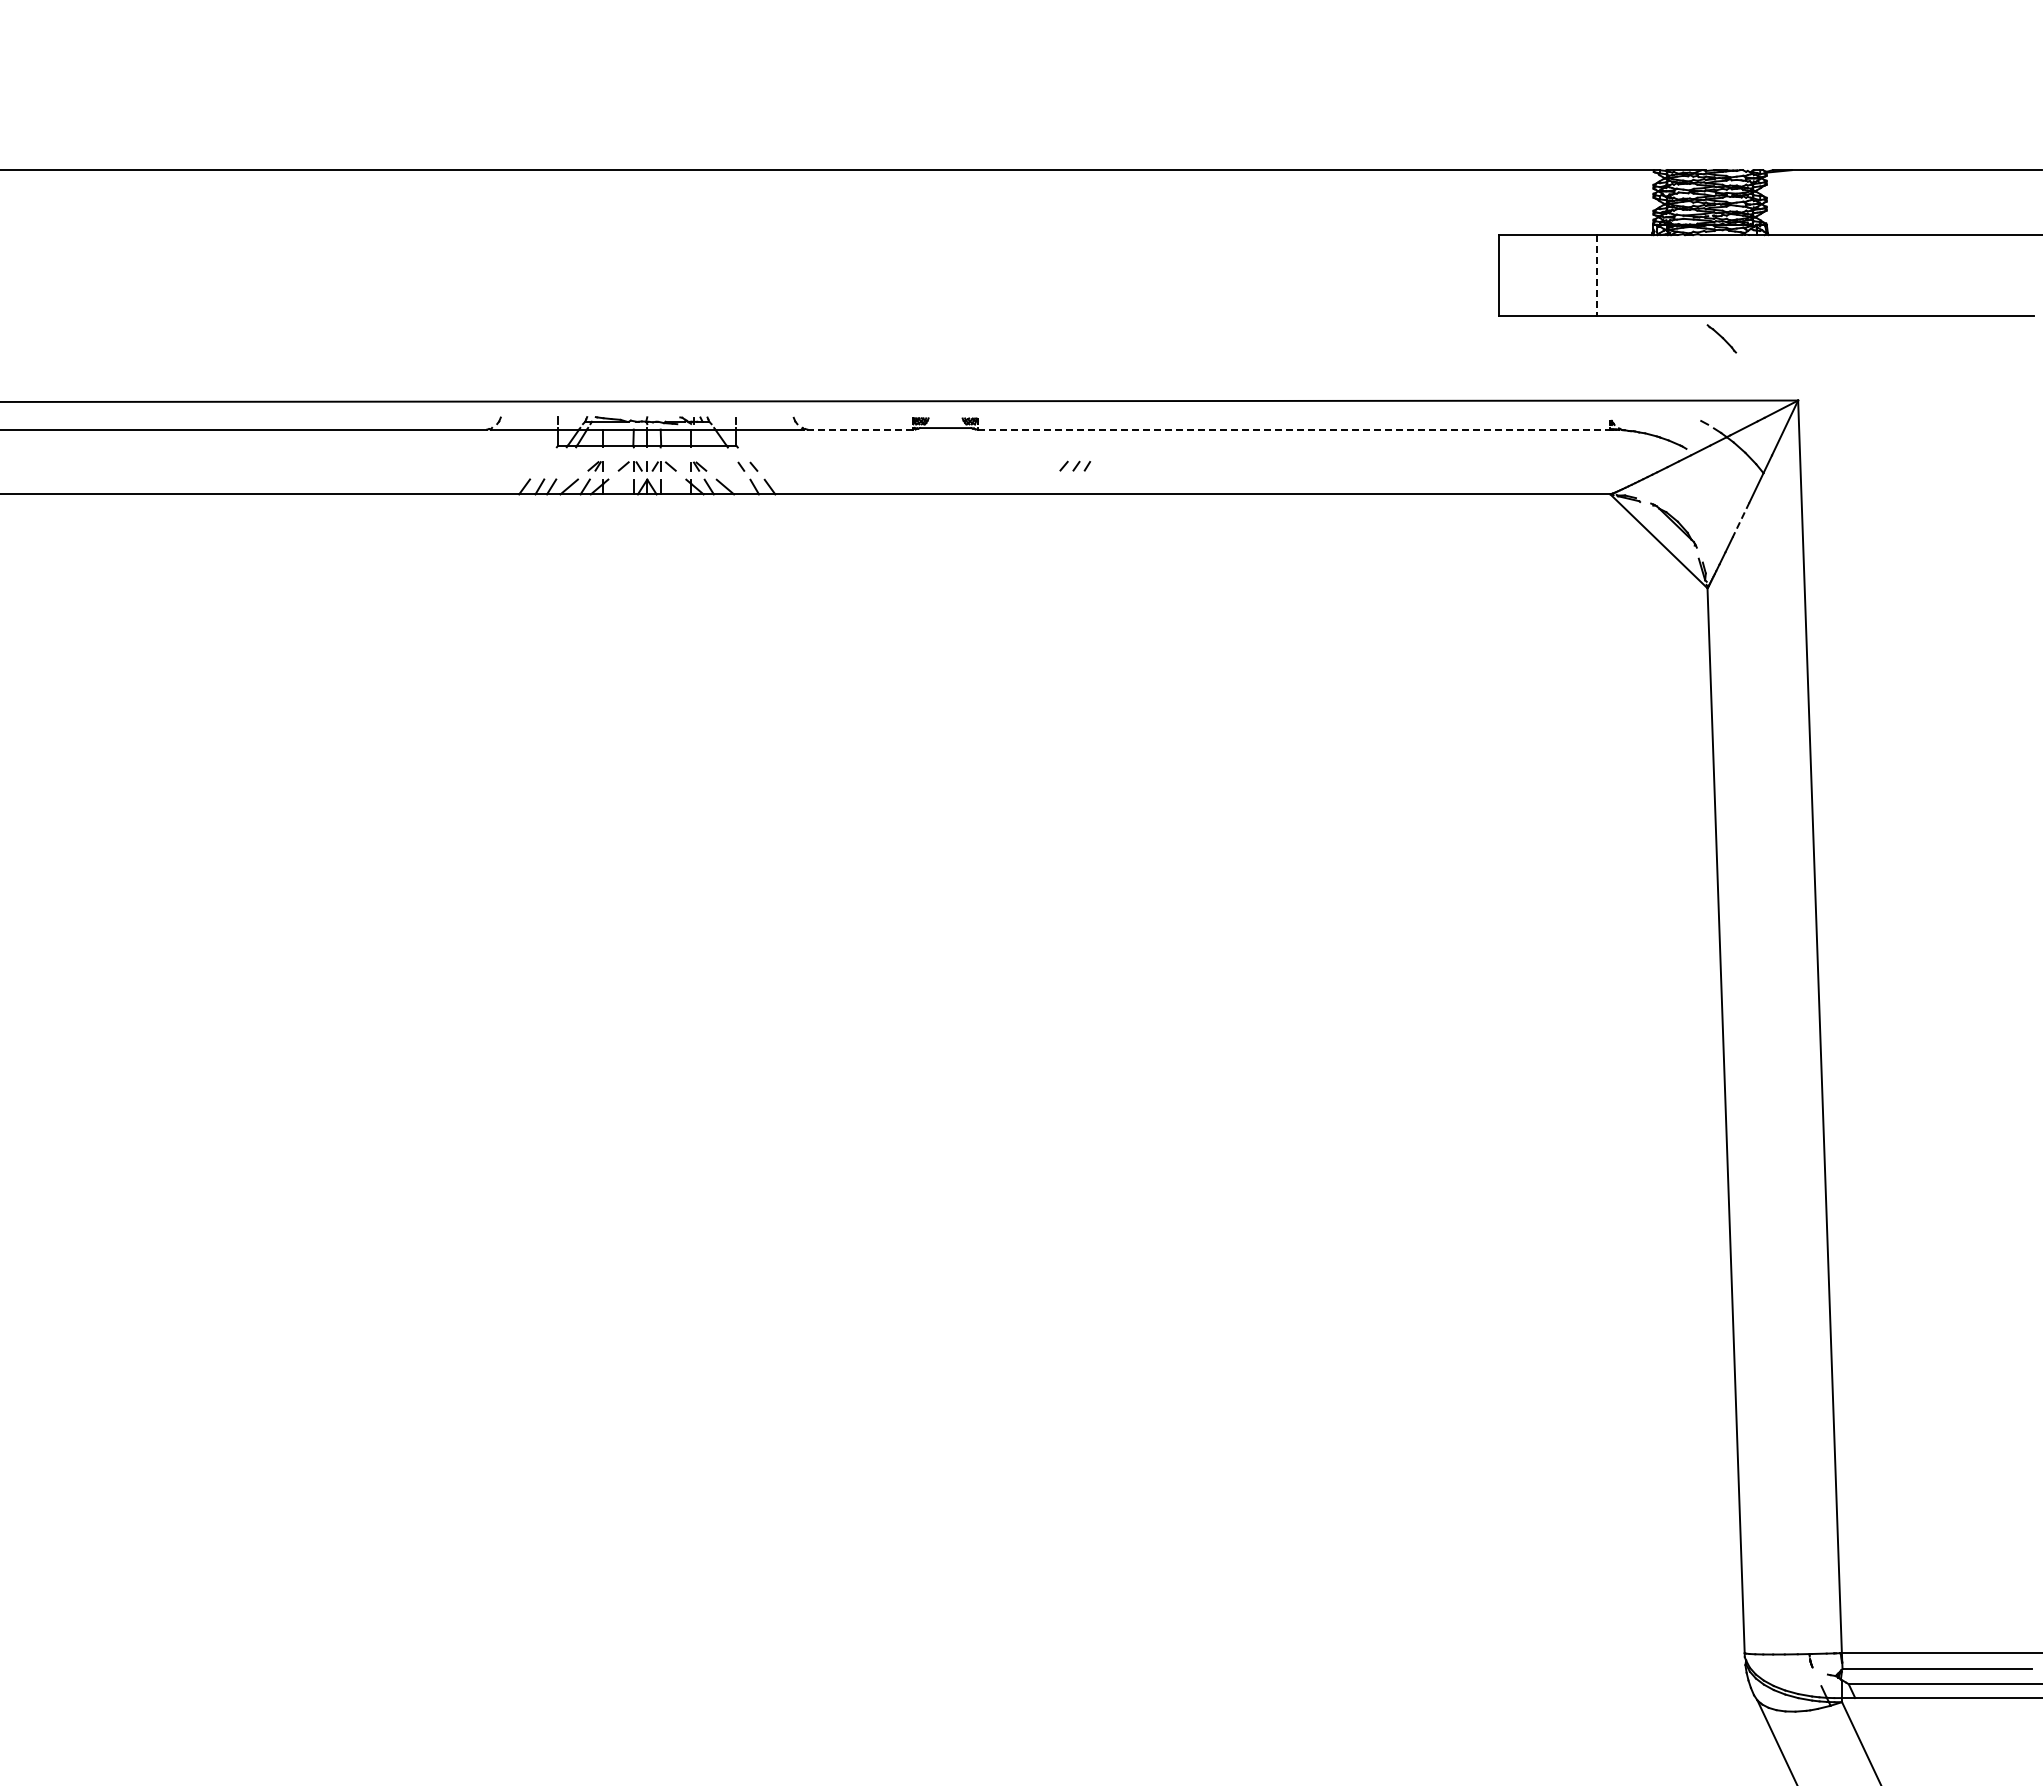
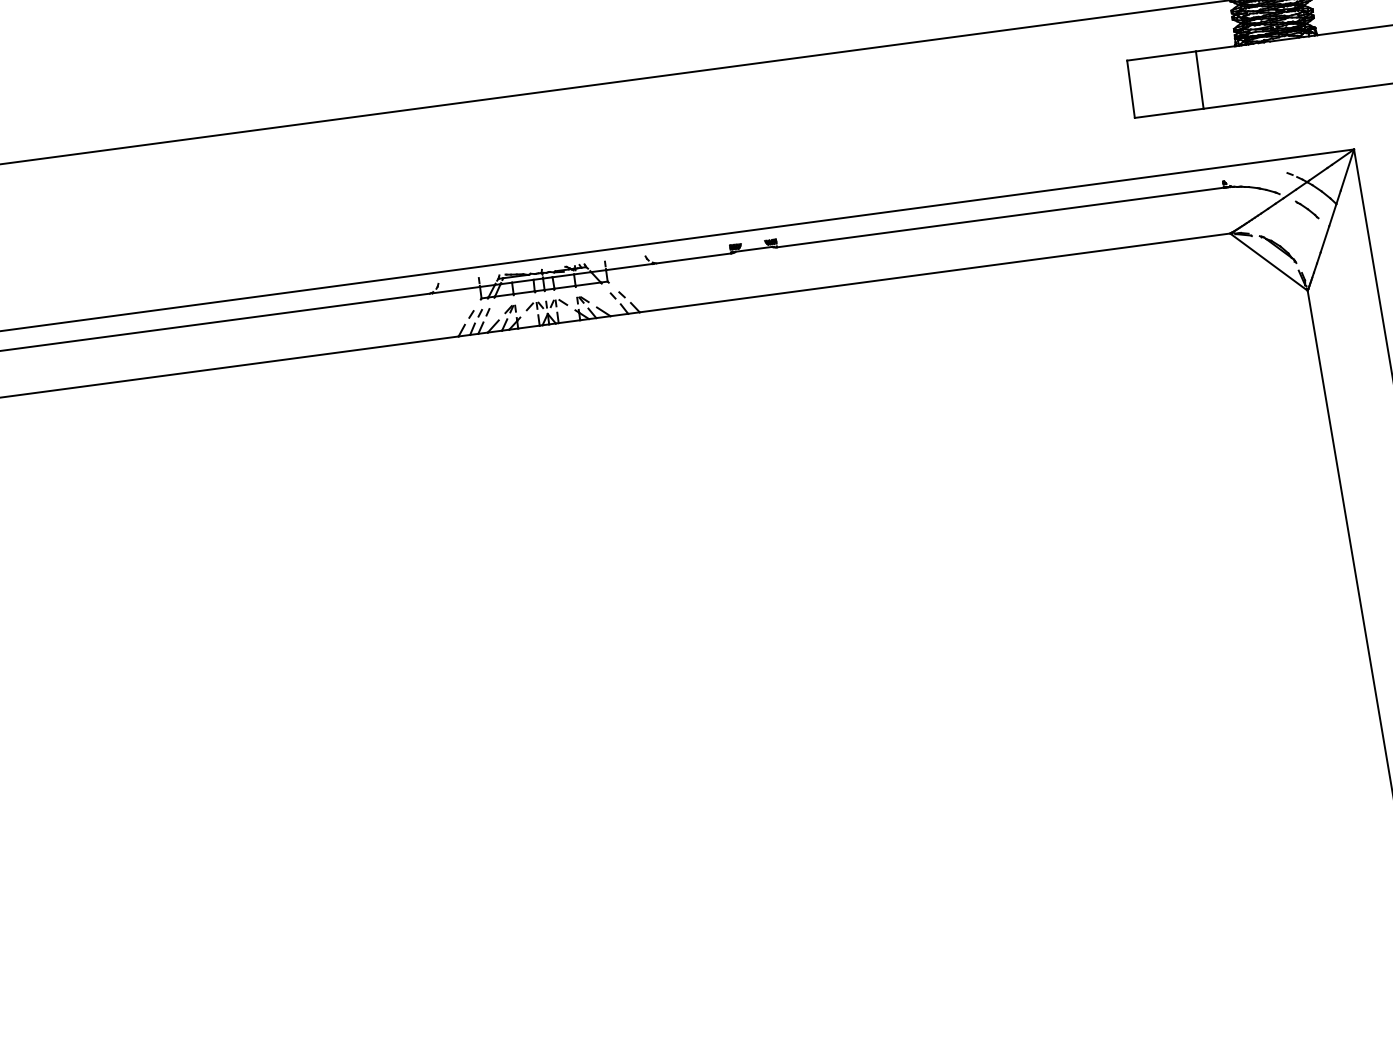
line: (1596, 275) -> (1199, 80), dashed -> solid
line: (1721, 338) -> (1306, 209), moved
line: (860, 429) -> (693, 258), dashed -> solid
line: (1294, 429) -> (1000, 217), dashed -> solid
part: (1075, 465) -> (479, 312), moved
line: (1740, 520) -> (1324, 239), dashed -> solid

